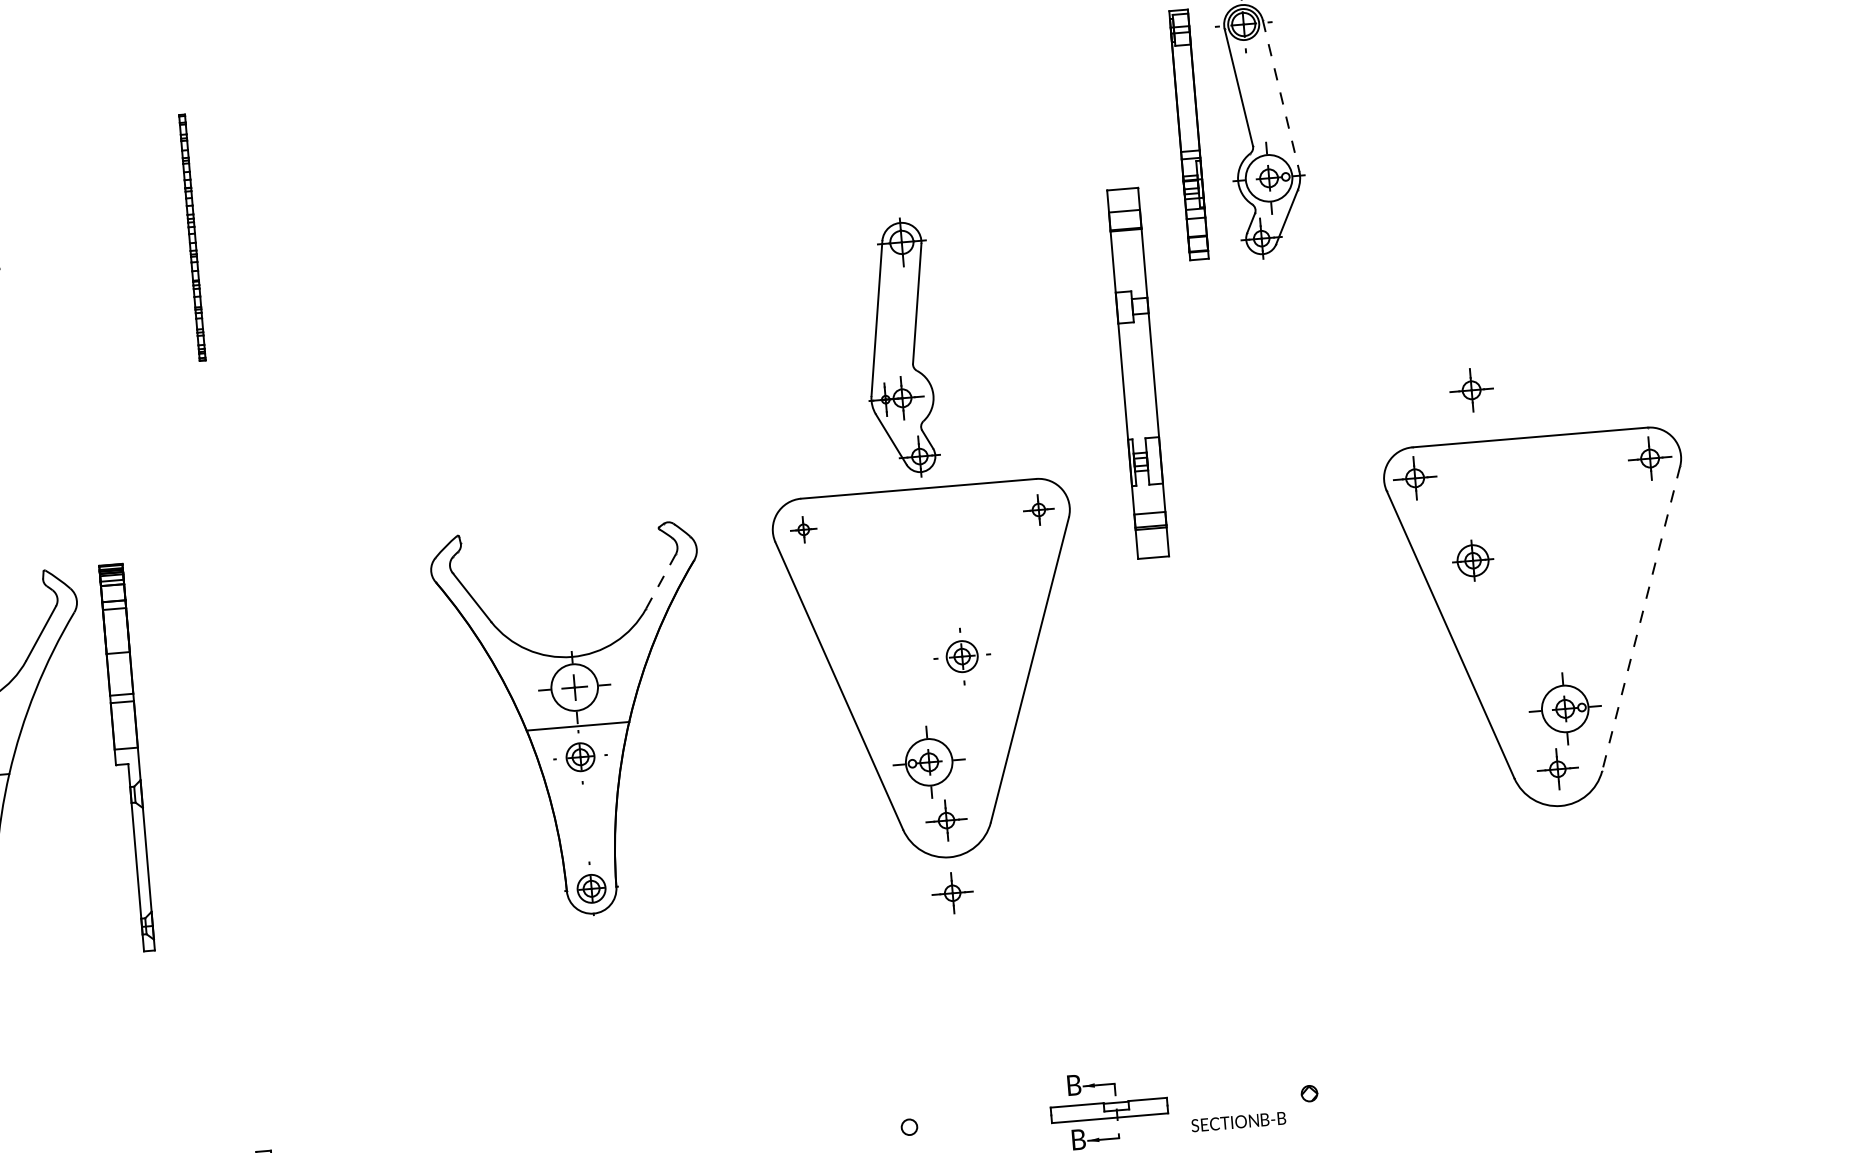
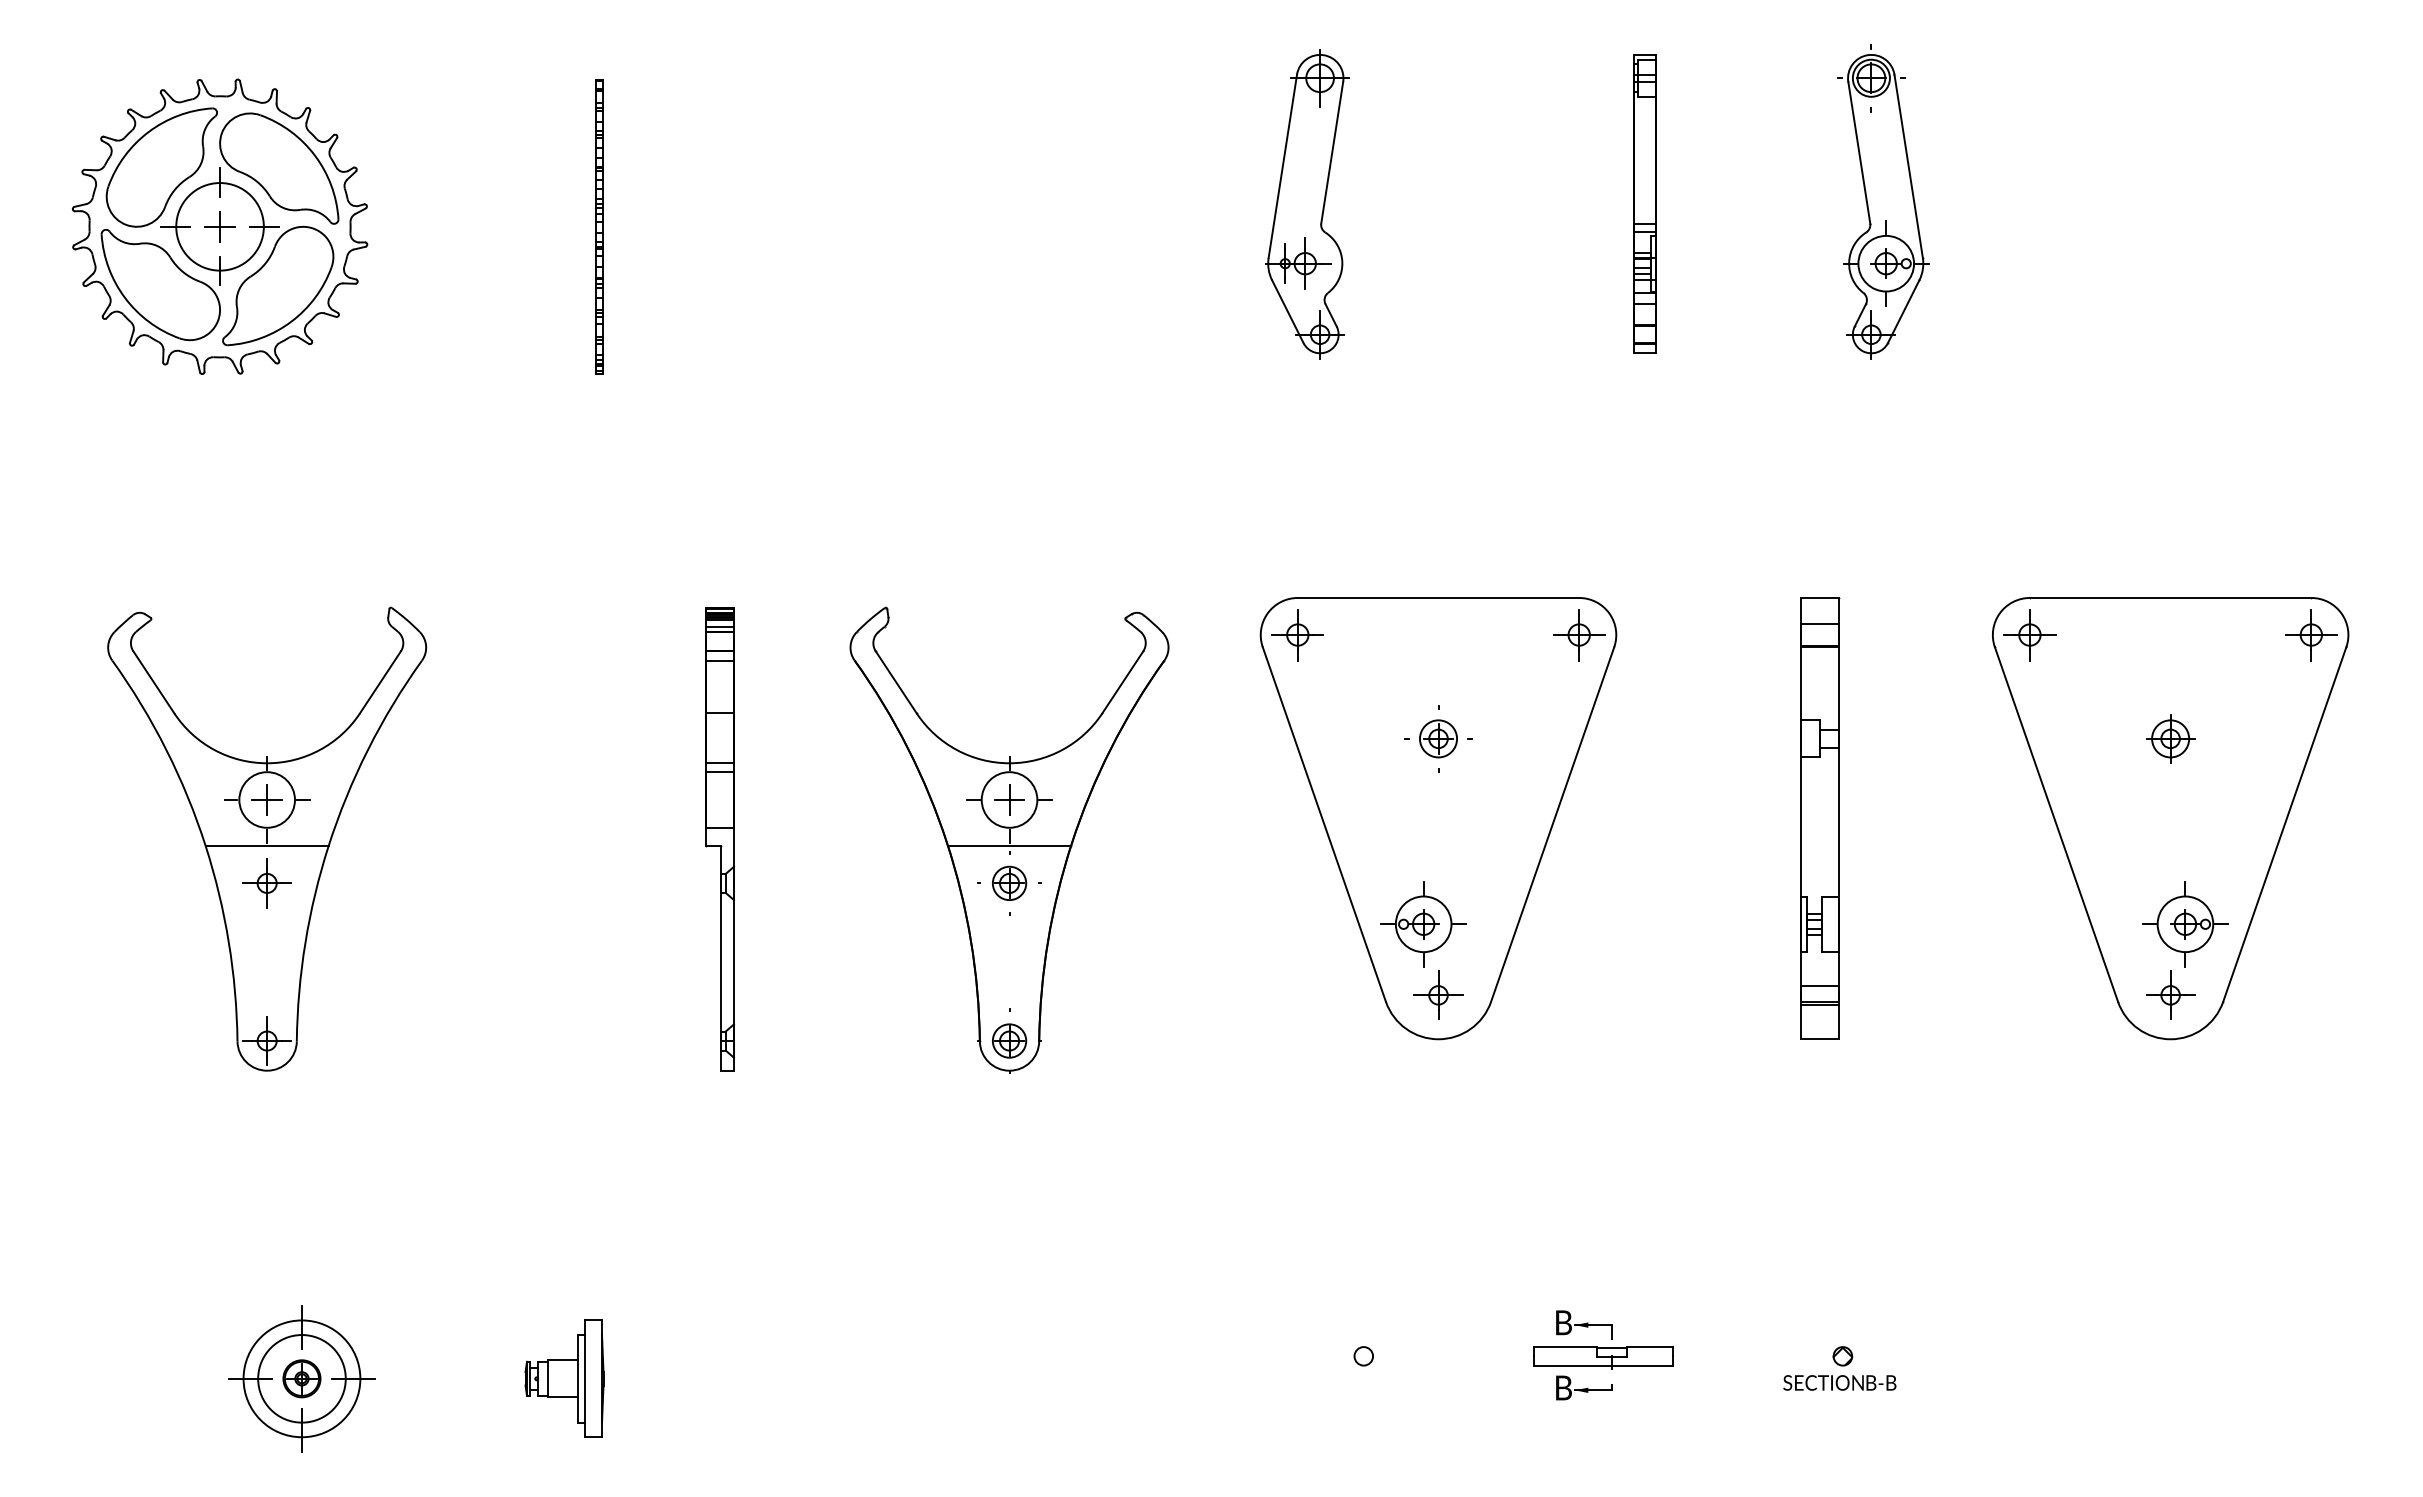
line: (1280, 95) -> (1908, 166), dashed -> solid
part: (1188, 134) -> (1644, 203), moved
part: (900, 348) -> (1307, 204), moved
part: (1138, 373) -> (1820, 818), moved
part: (1471, 390) -> (2105, 536), removed
part: (1039, 510) -> (1579, 635), size x1.43
part: (803, 530) -> (1297, 635), size x1.67
part: (1472, 560) -> (2170, 738), moved
line: (661, 580) -> (1123, 681), dashed -> solid
line: (1640, 618) -> (2284, 824), dashed -> solid
part: (962, 656) -> (1438, 738), moved
part: (127, 758) -> (720, 839), moved
part: (952, 892) -> (1438, 1081), removed
text: (1238, 1121) -> (1839, 1382), moved

